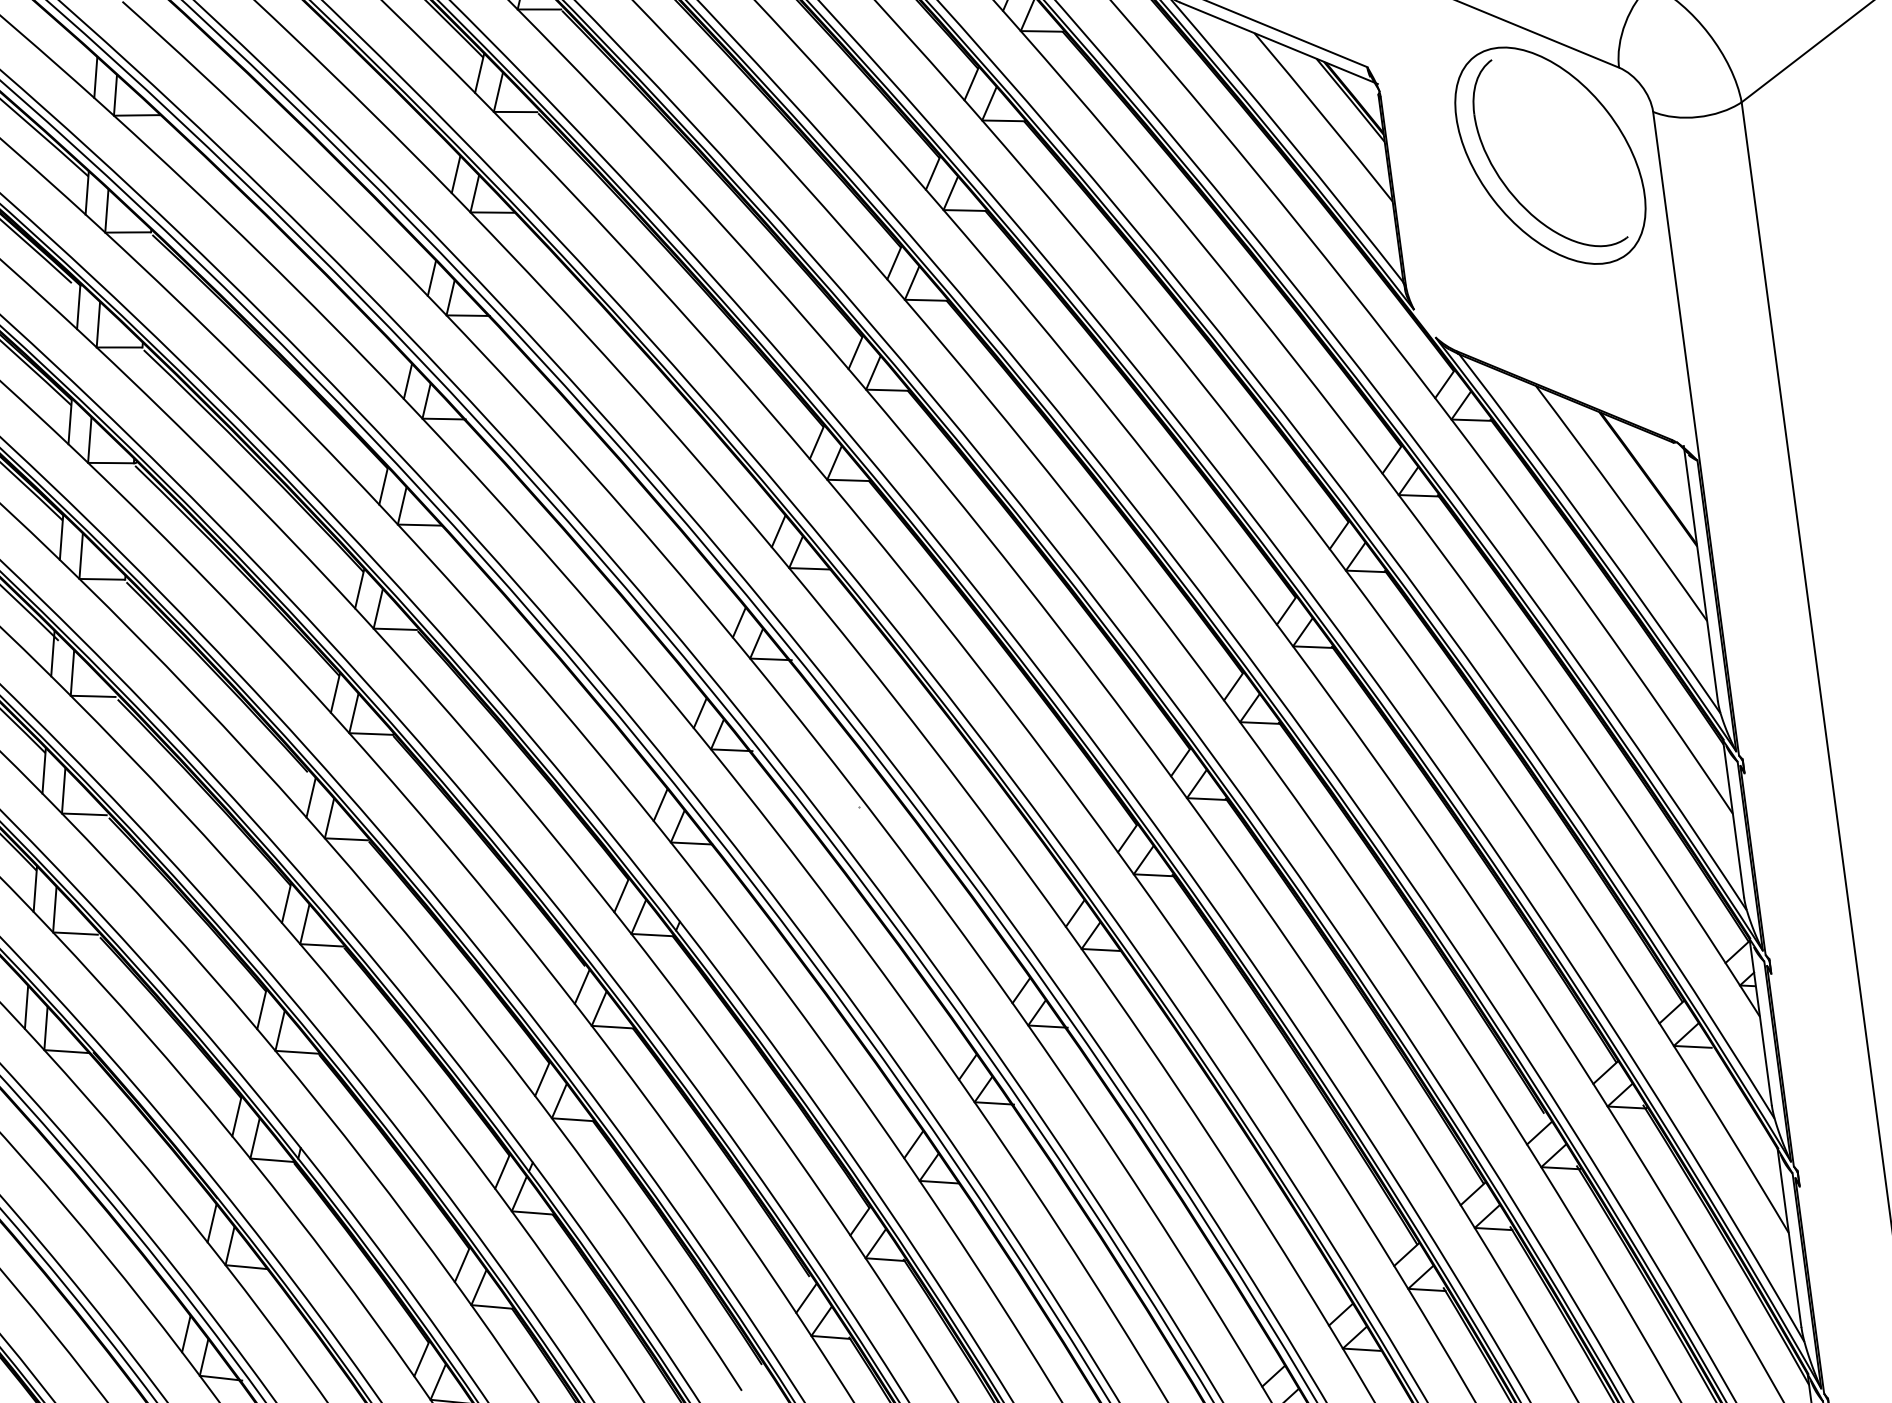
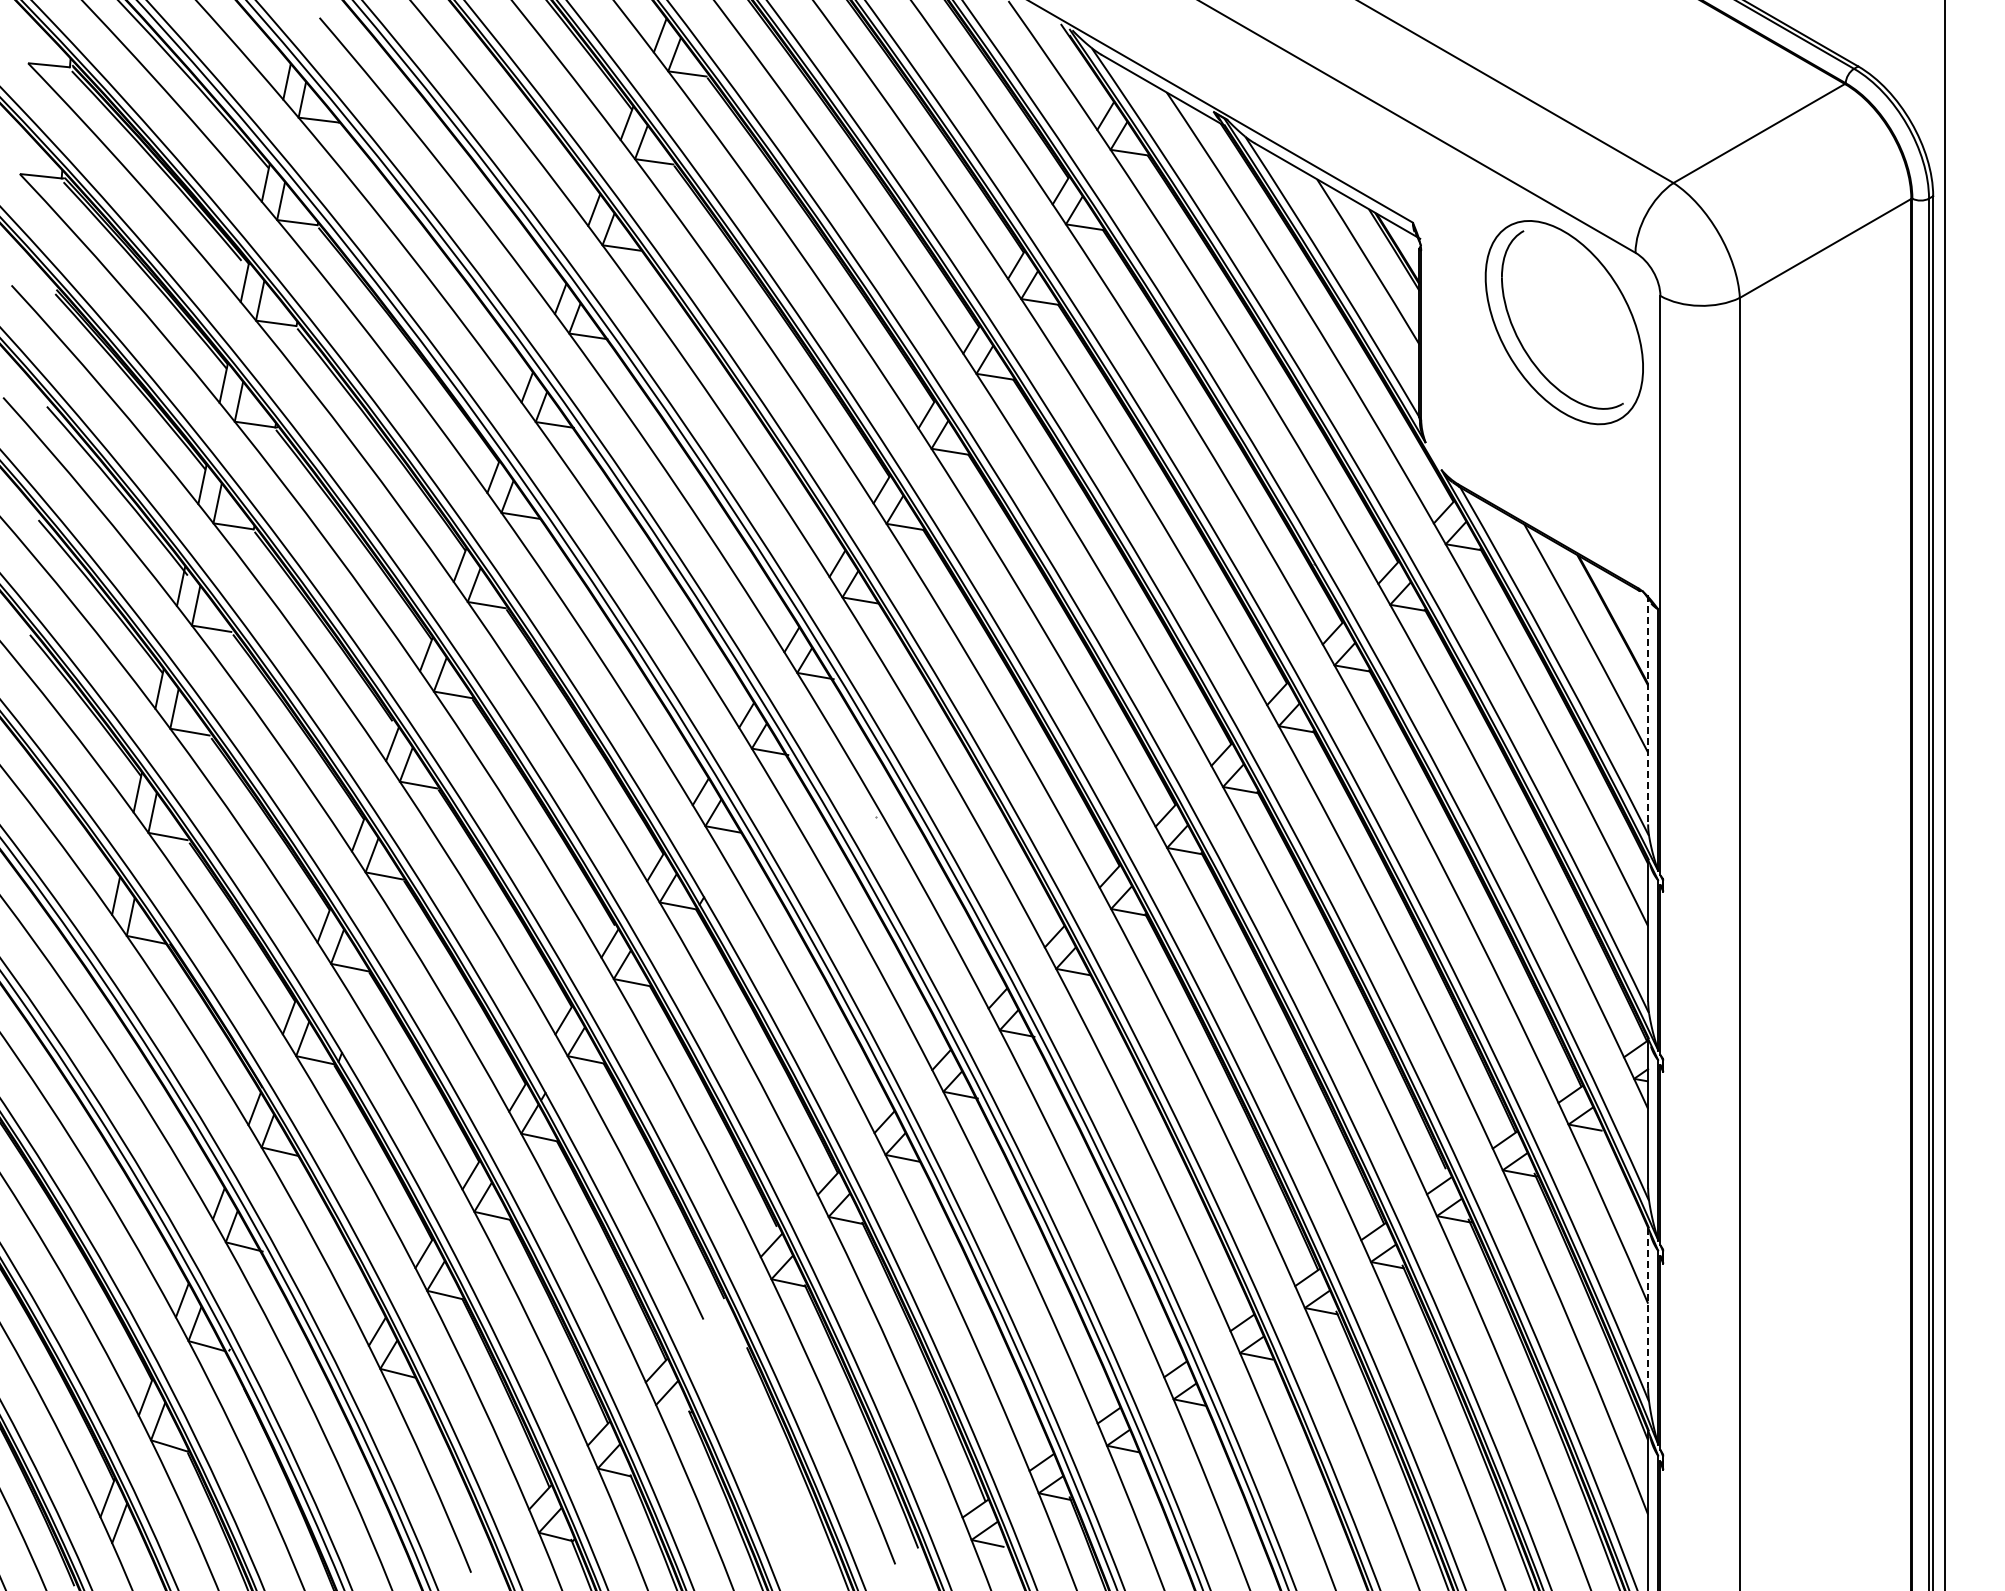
line: (1701, 573) -> (1648, 709), solid -> dashed
line: (1789, 1238) -> (1648, 1308), solid -> dashed

